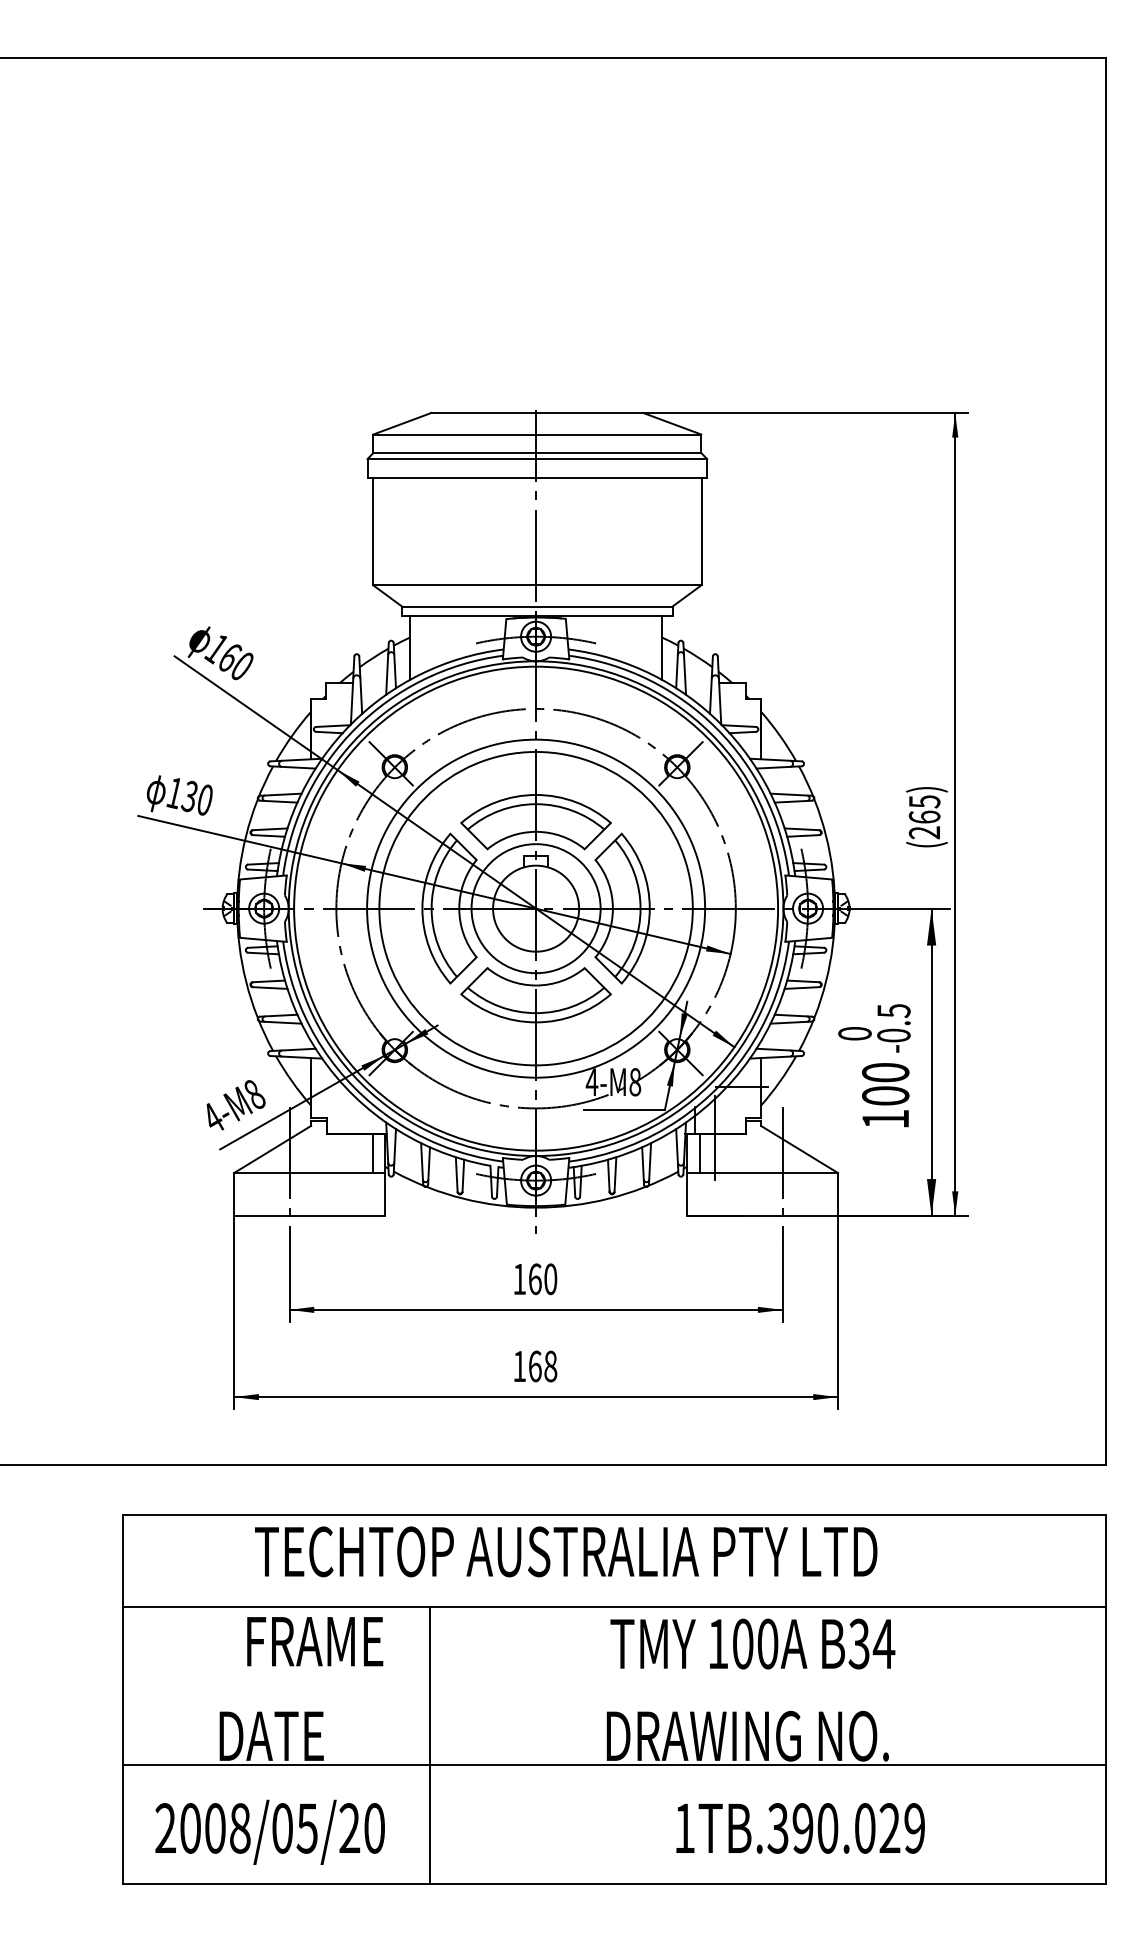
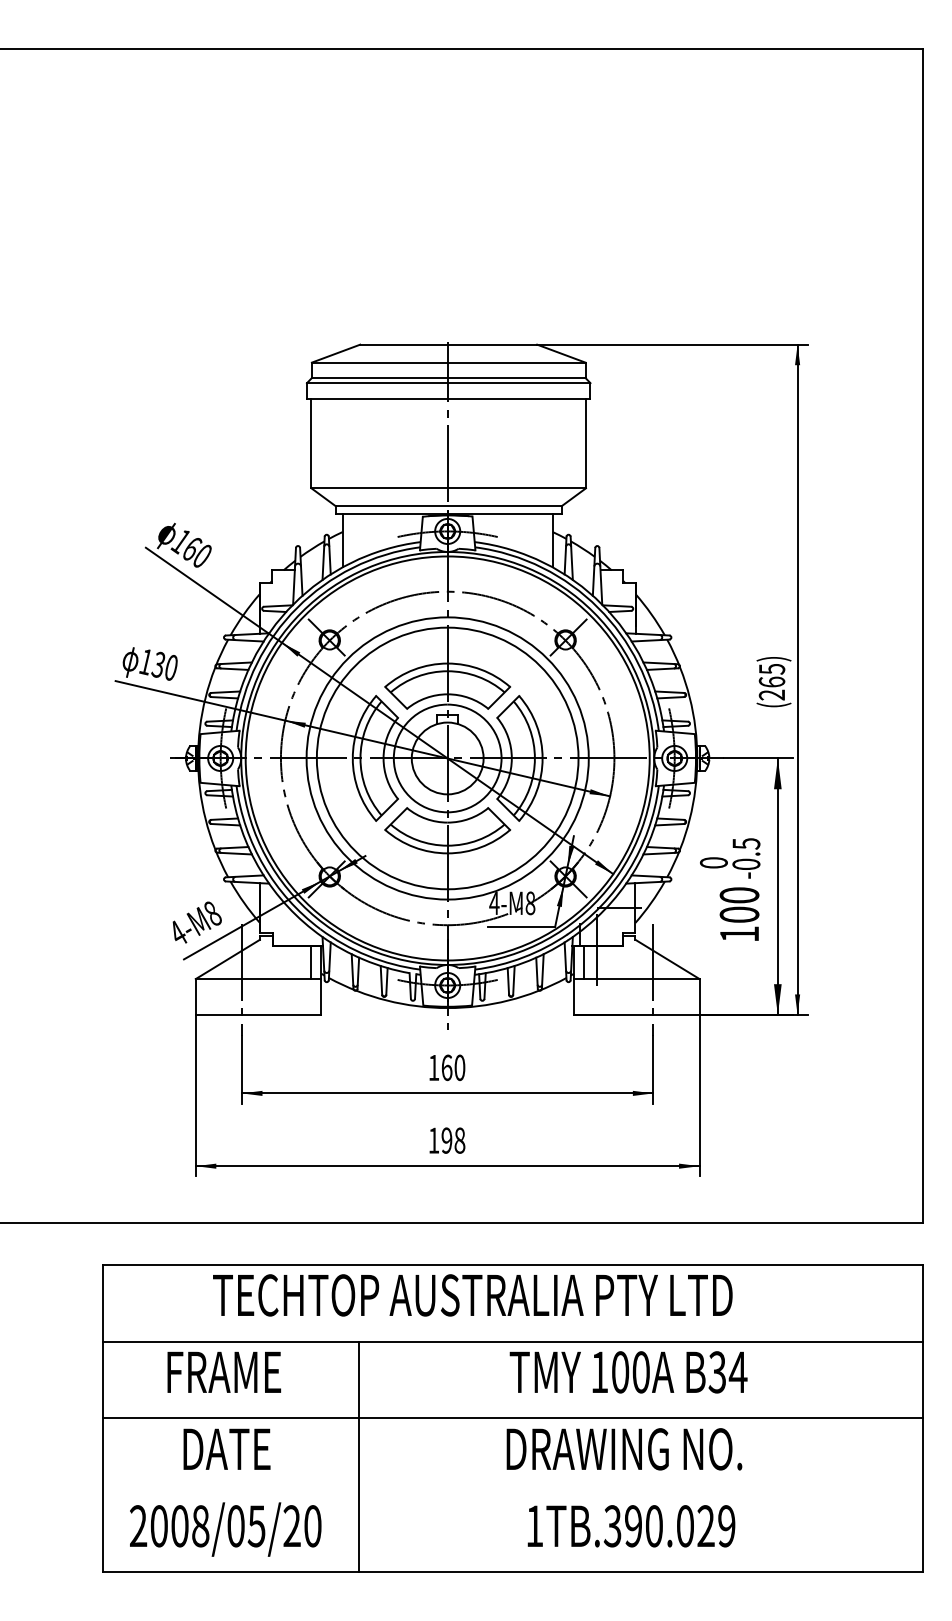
text: (534, 1366) -> (446, 1140), 168 -> 198
text: (315, 1640) -> (224, 1371), moved
line: (613, 1765) -> (512, 1418), moved
text: (800, 1828) -> (631, 1526), moved

